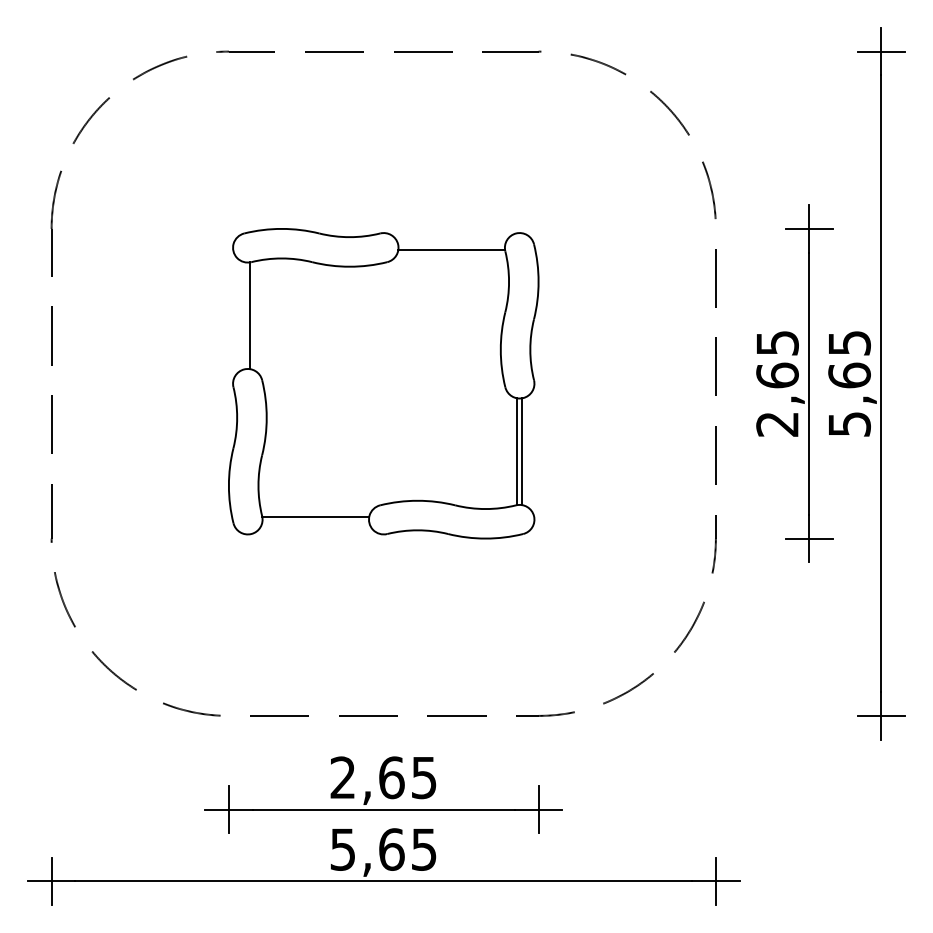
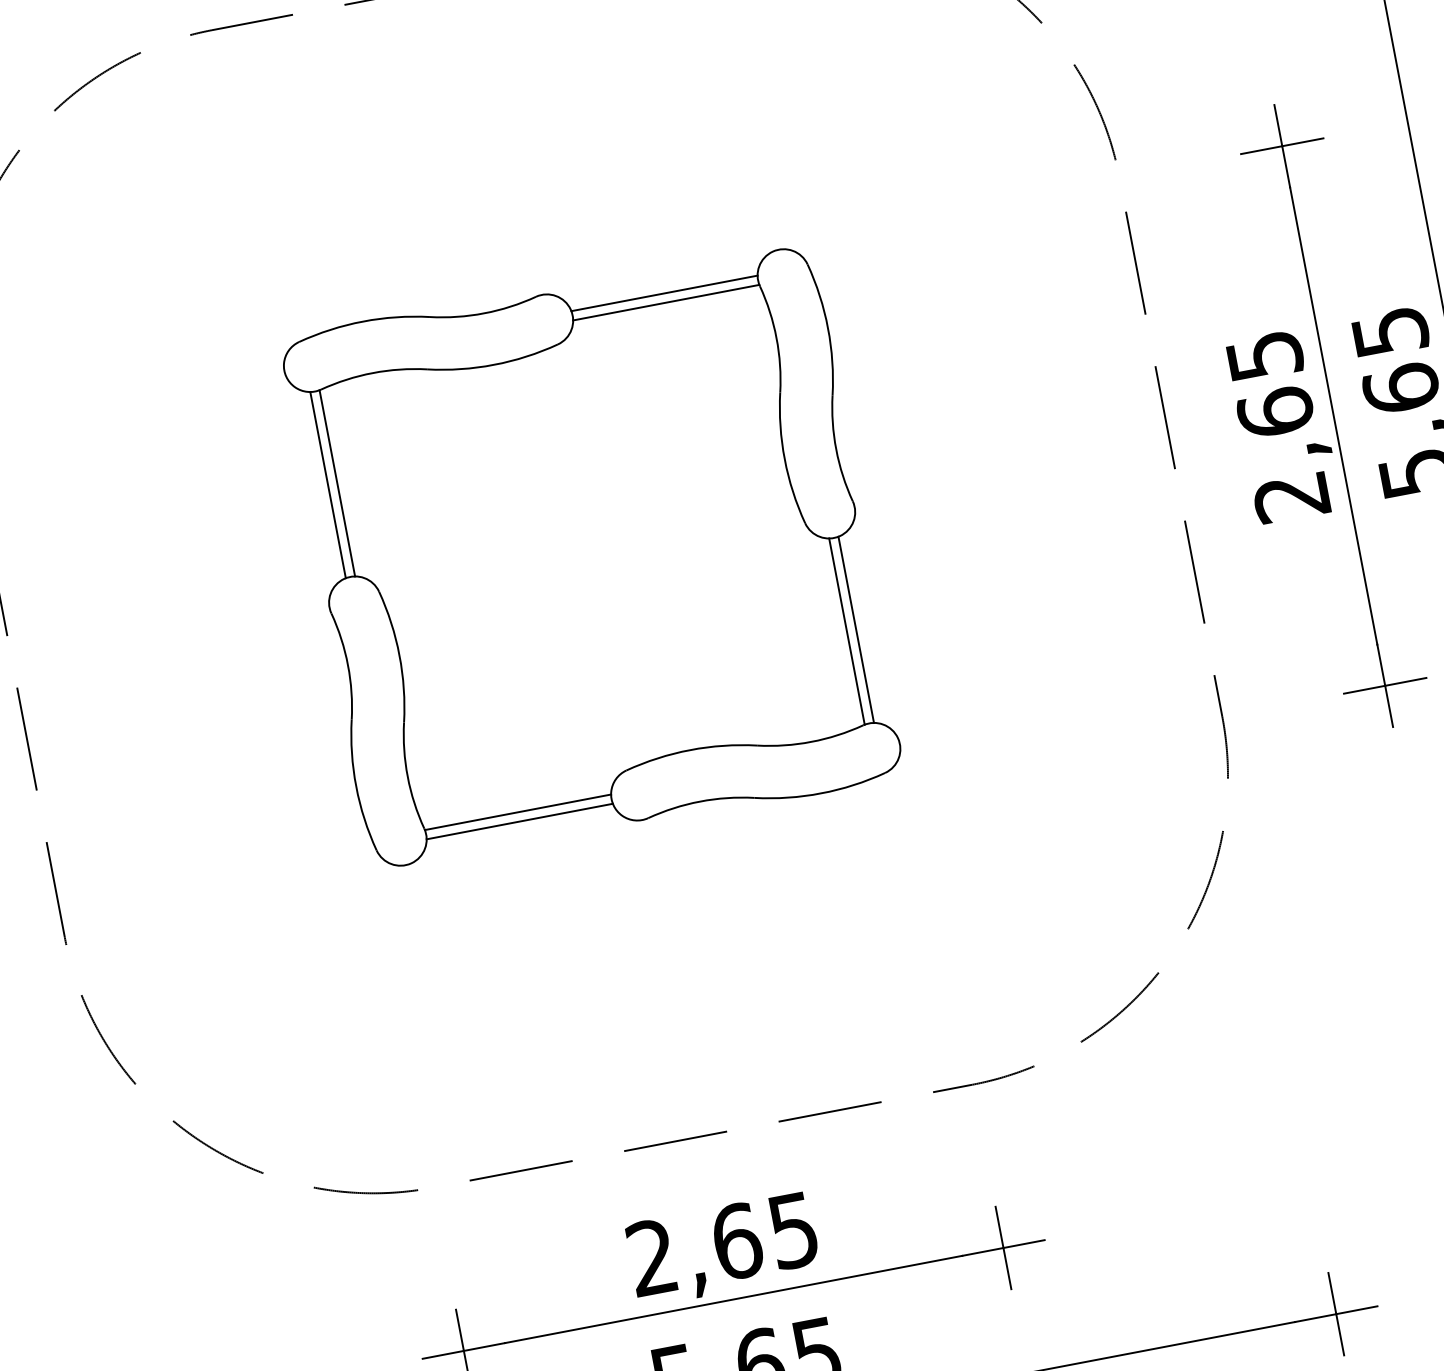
line: (451, 245) -> (664, 294), added
line: (245, 315) -> (328, 484), added
line: (315, 522) -> (519, 821), added

